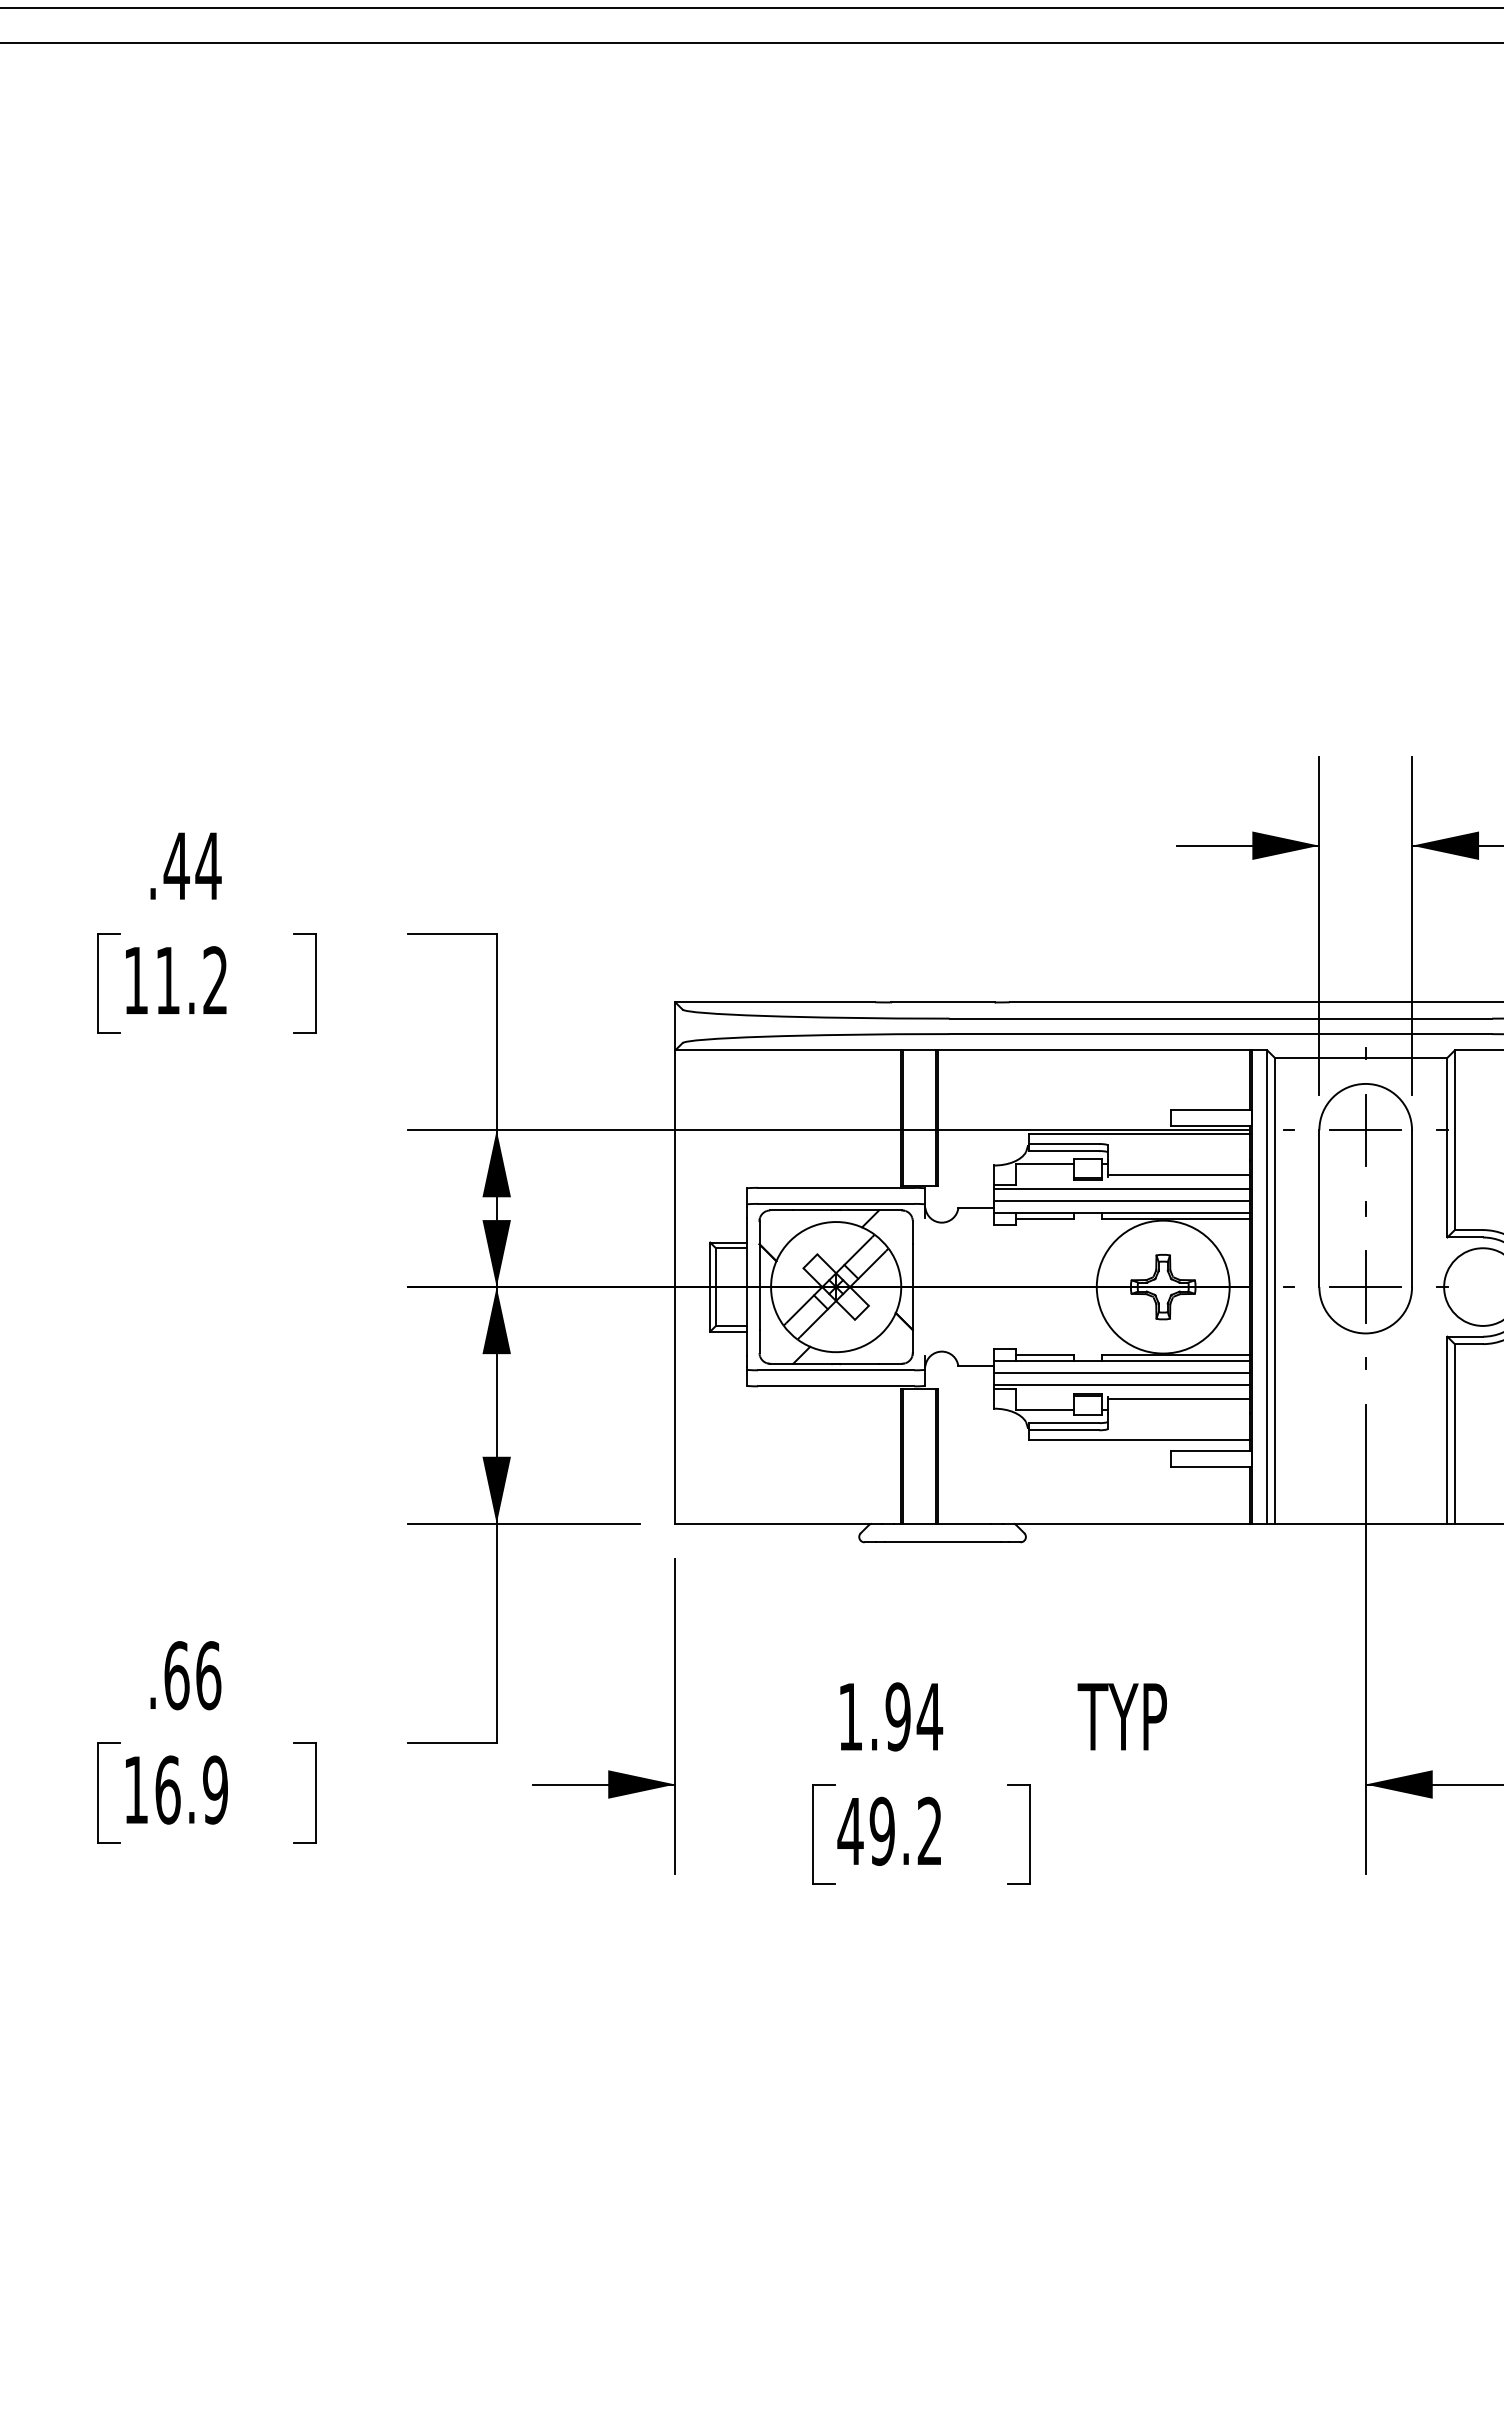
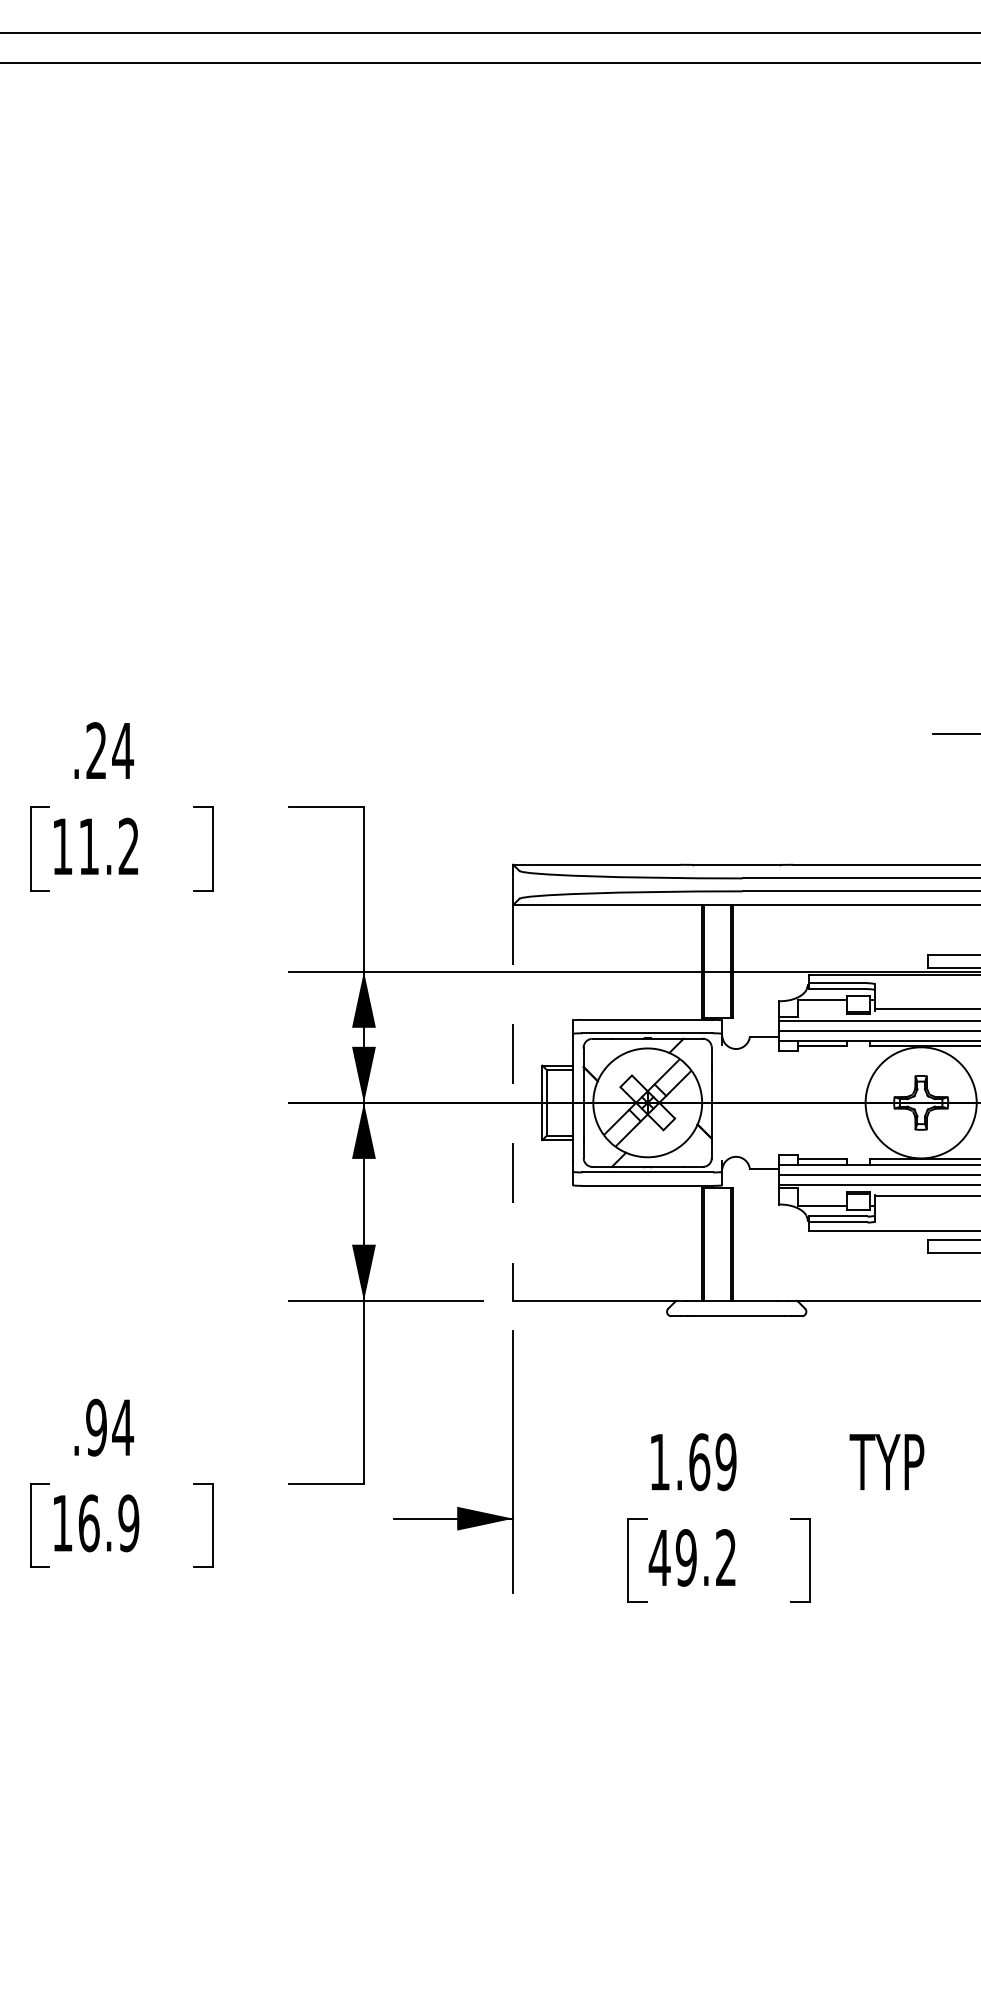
text: (176, 865) -> (96, 750), .44 -> .24
line: (675, 1287) -> (513, 1103), solid -> dashed
text: (192, 1675) -> (109, 1427), .66 -> .94
text: (914, 1716) -> (713, 1461), 1.94 -> 1.69

